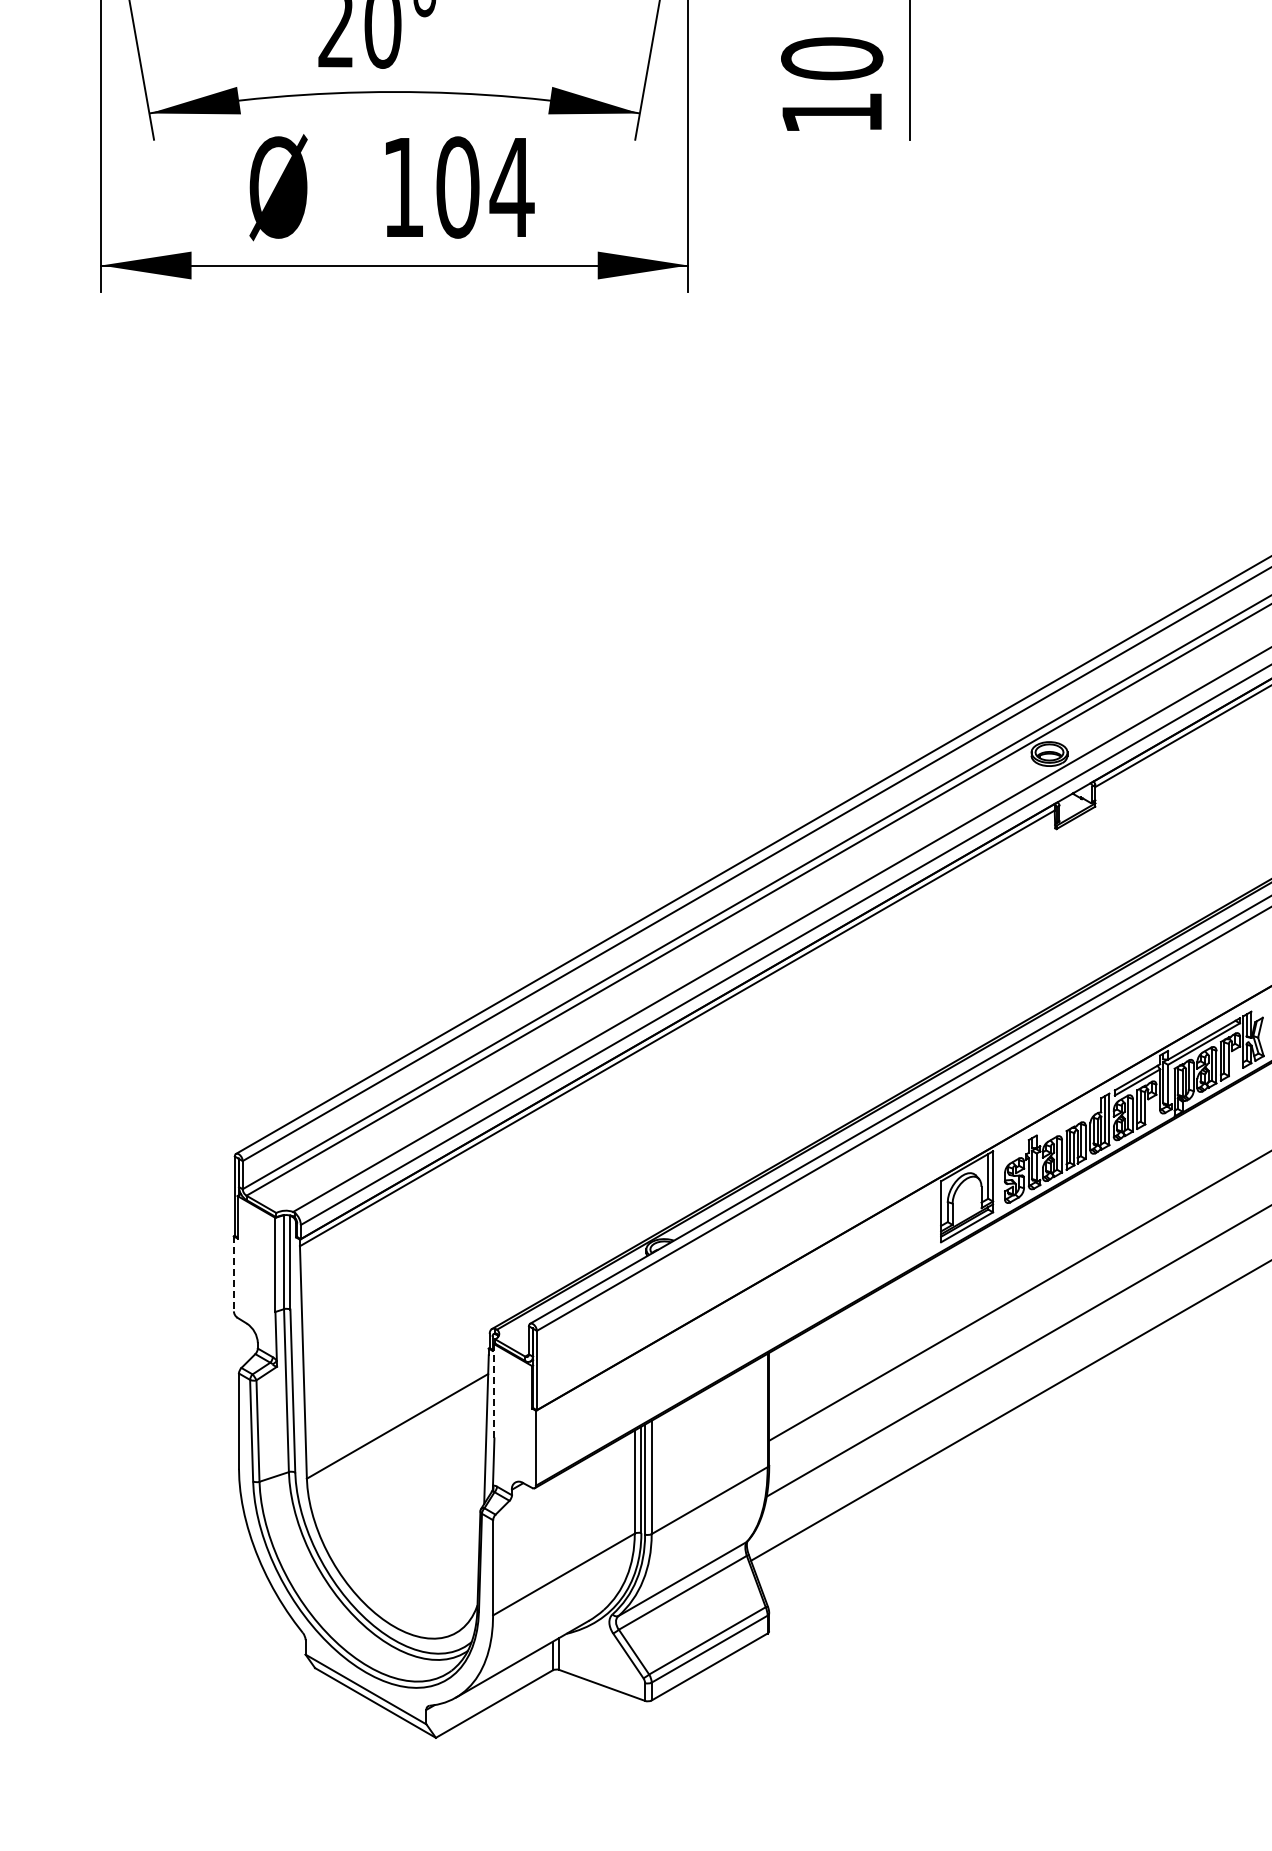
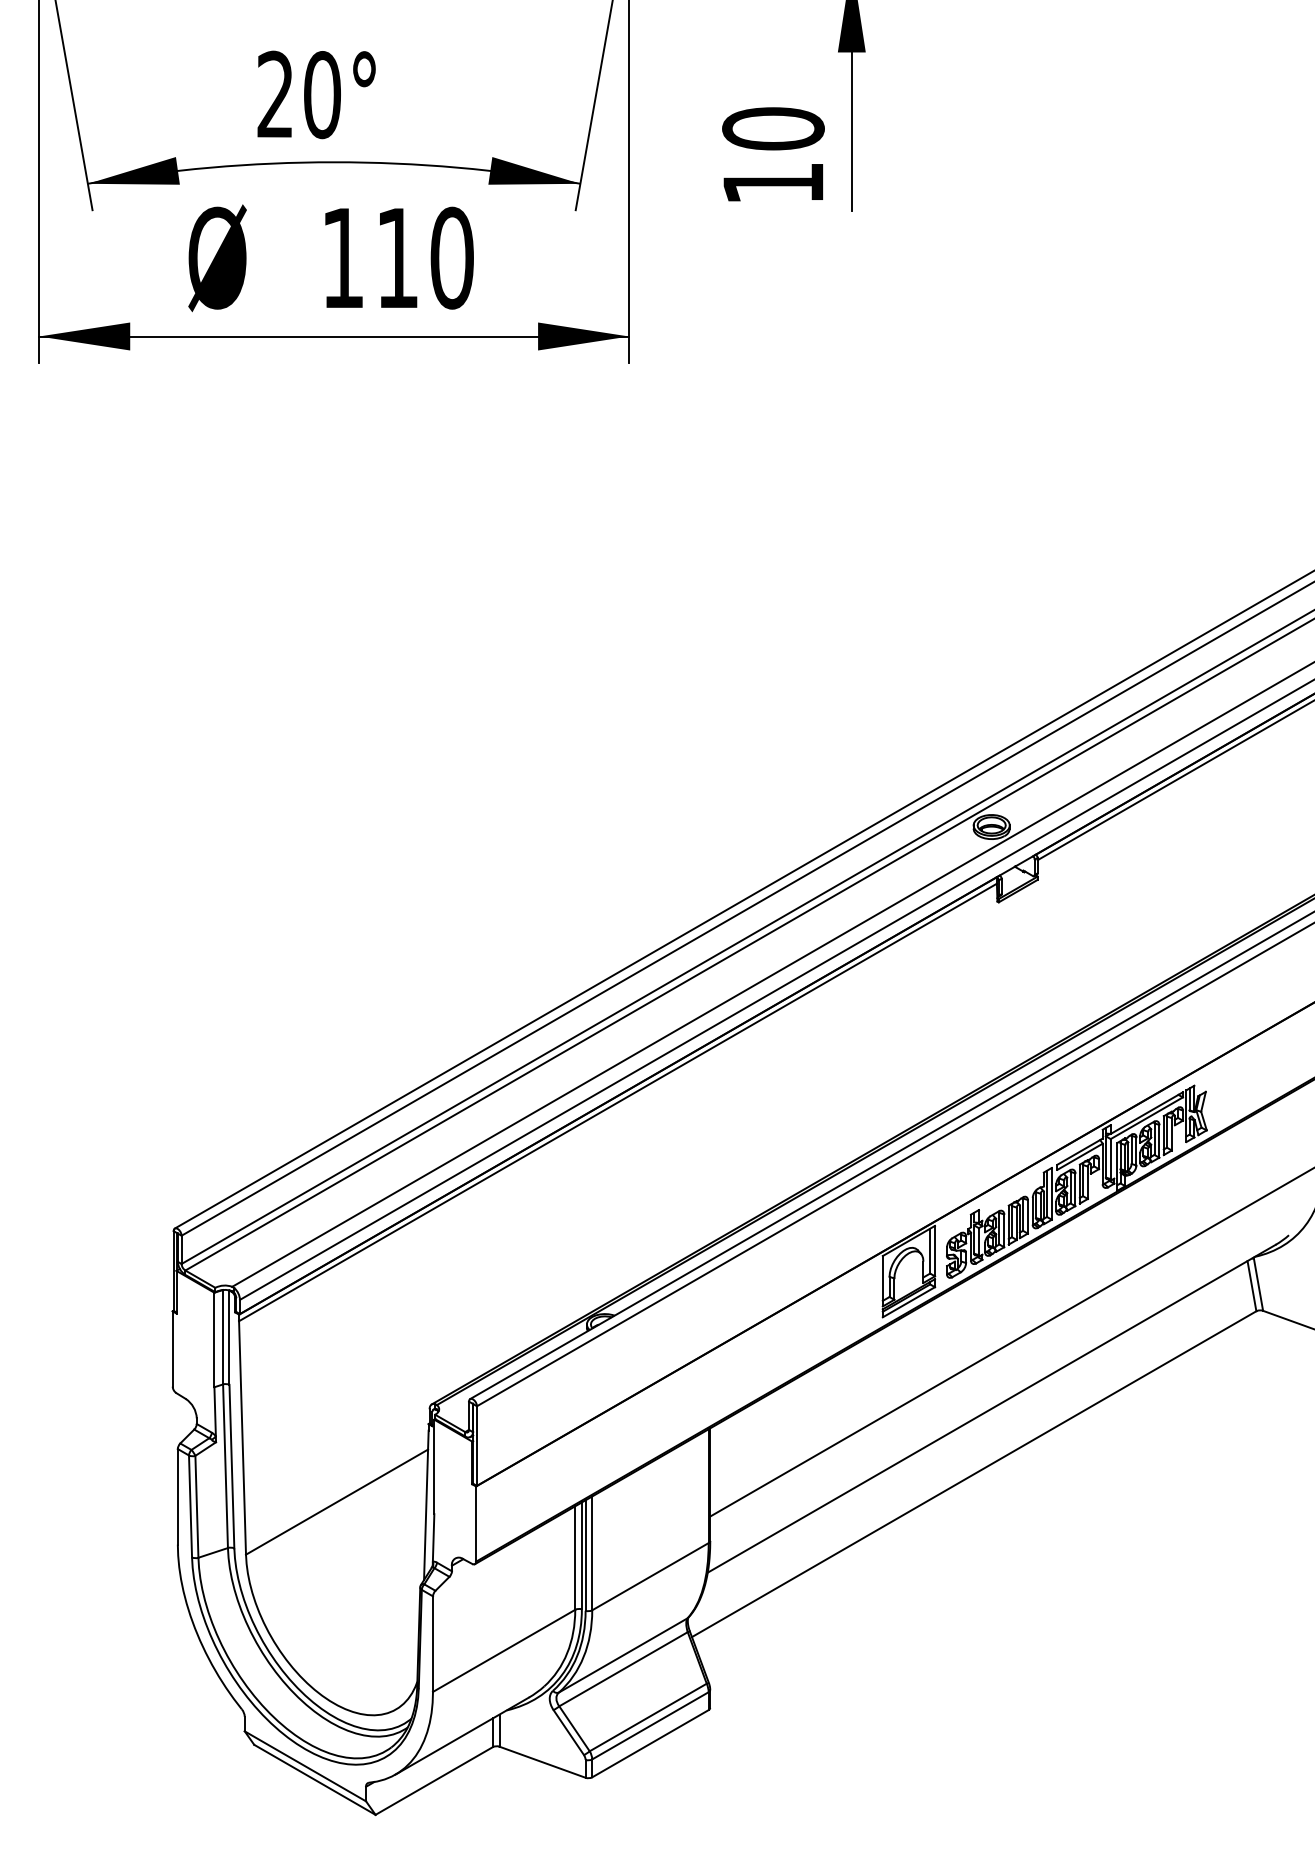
text: (485, 186) -> (425, 257), 104 -> 110
line: (233, 1274) -> (172, 1349), dashed -> solid
line: (494, 1390) -> (434, 1466), dashed -> solid

